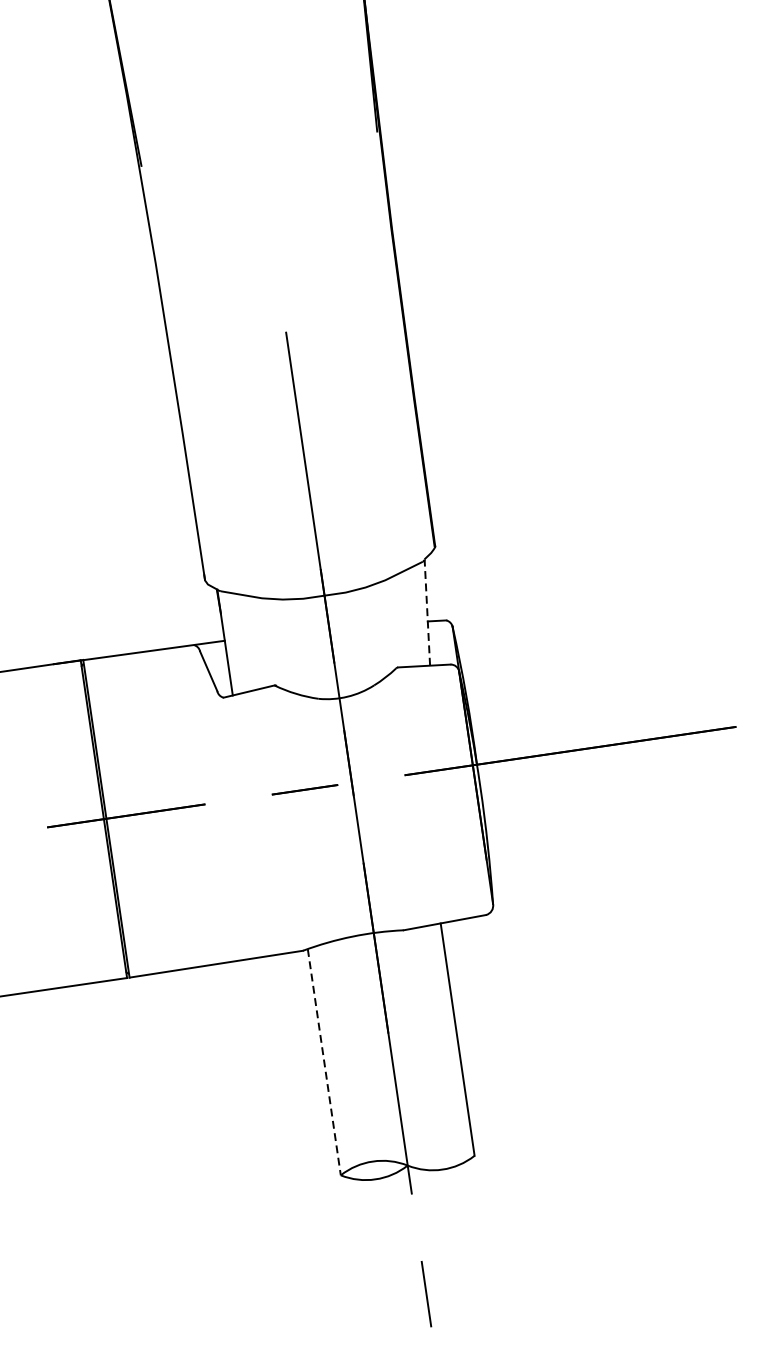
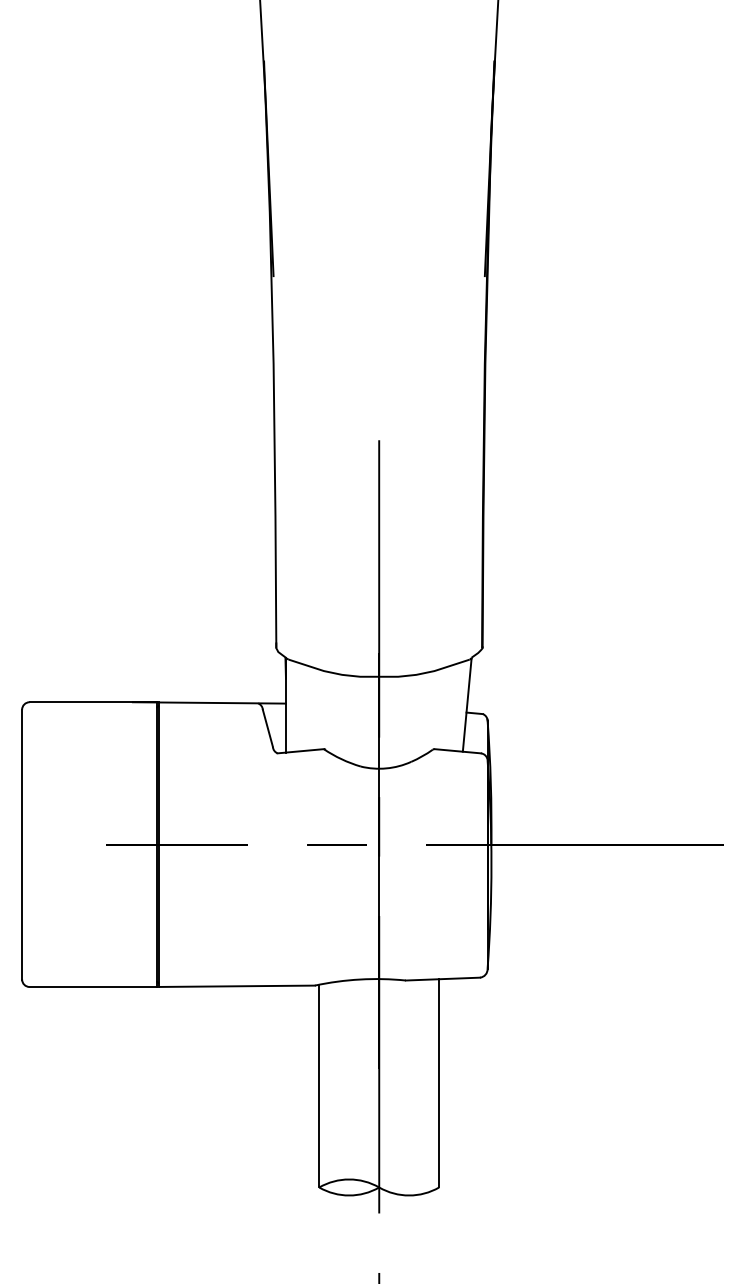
line: (427, 613) -> (467, 705), dashed -> solid
line: (324, 1062) -> (319, 1086), dashed -> solid

